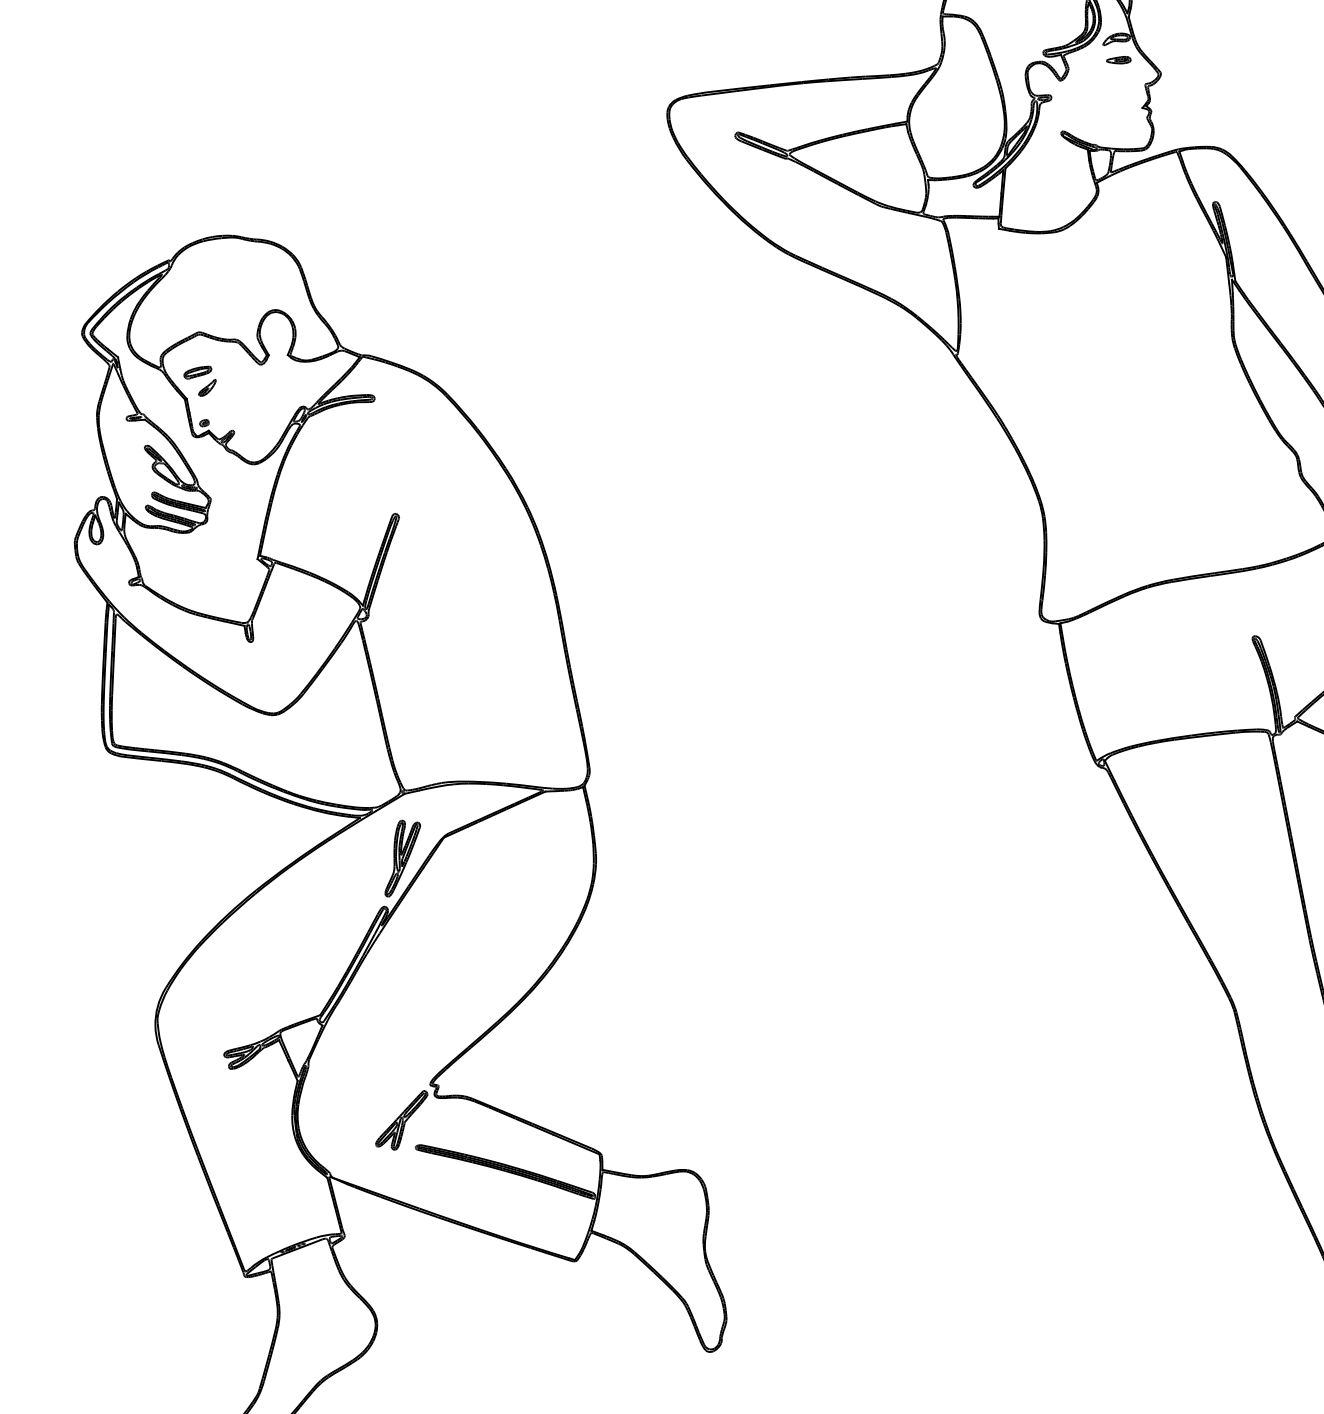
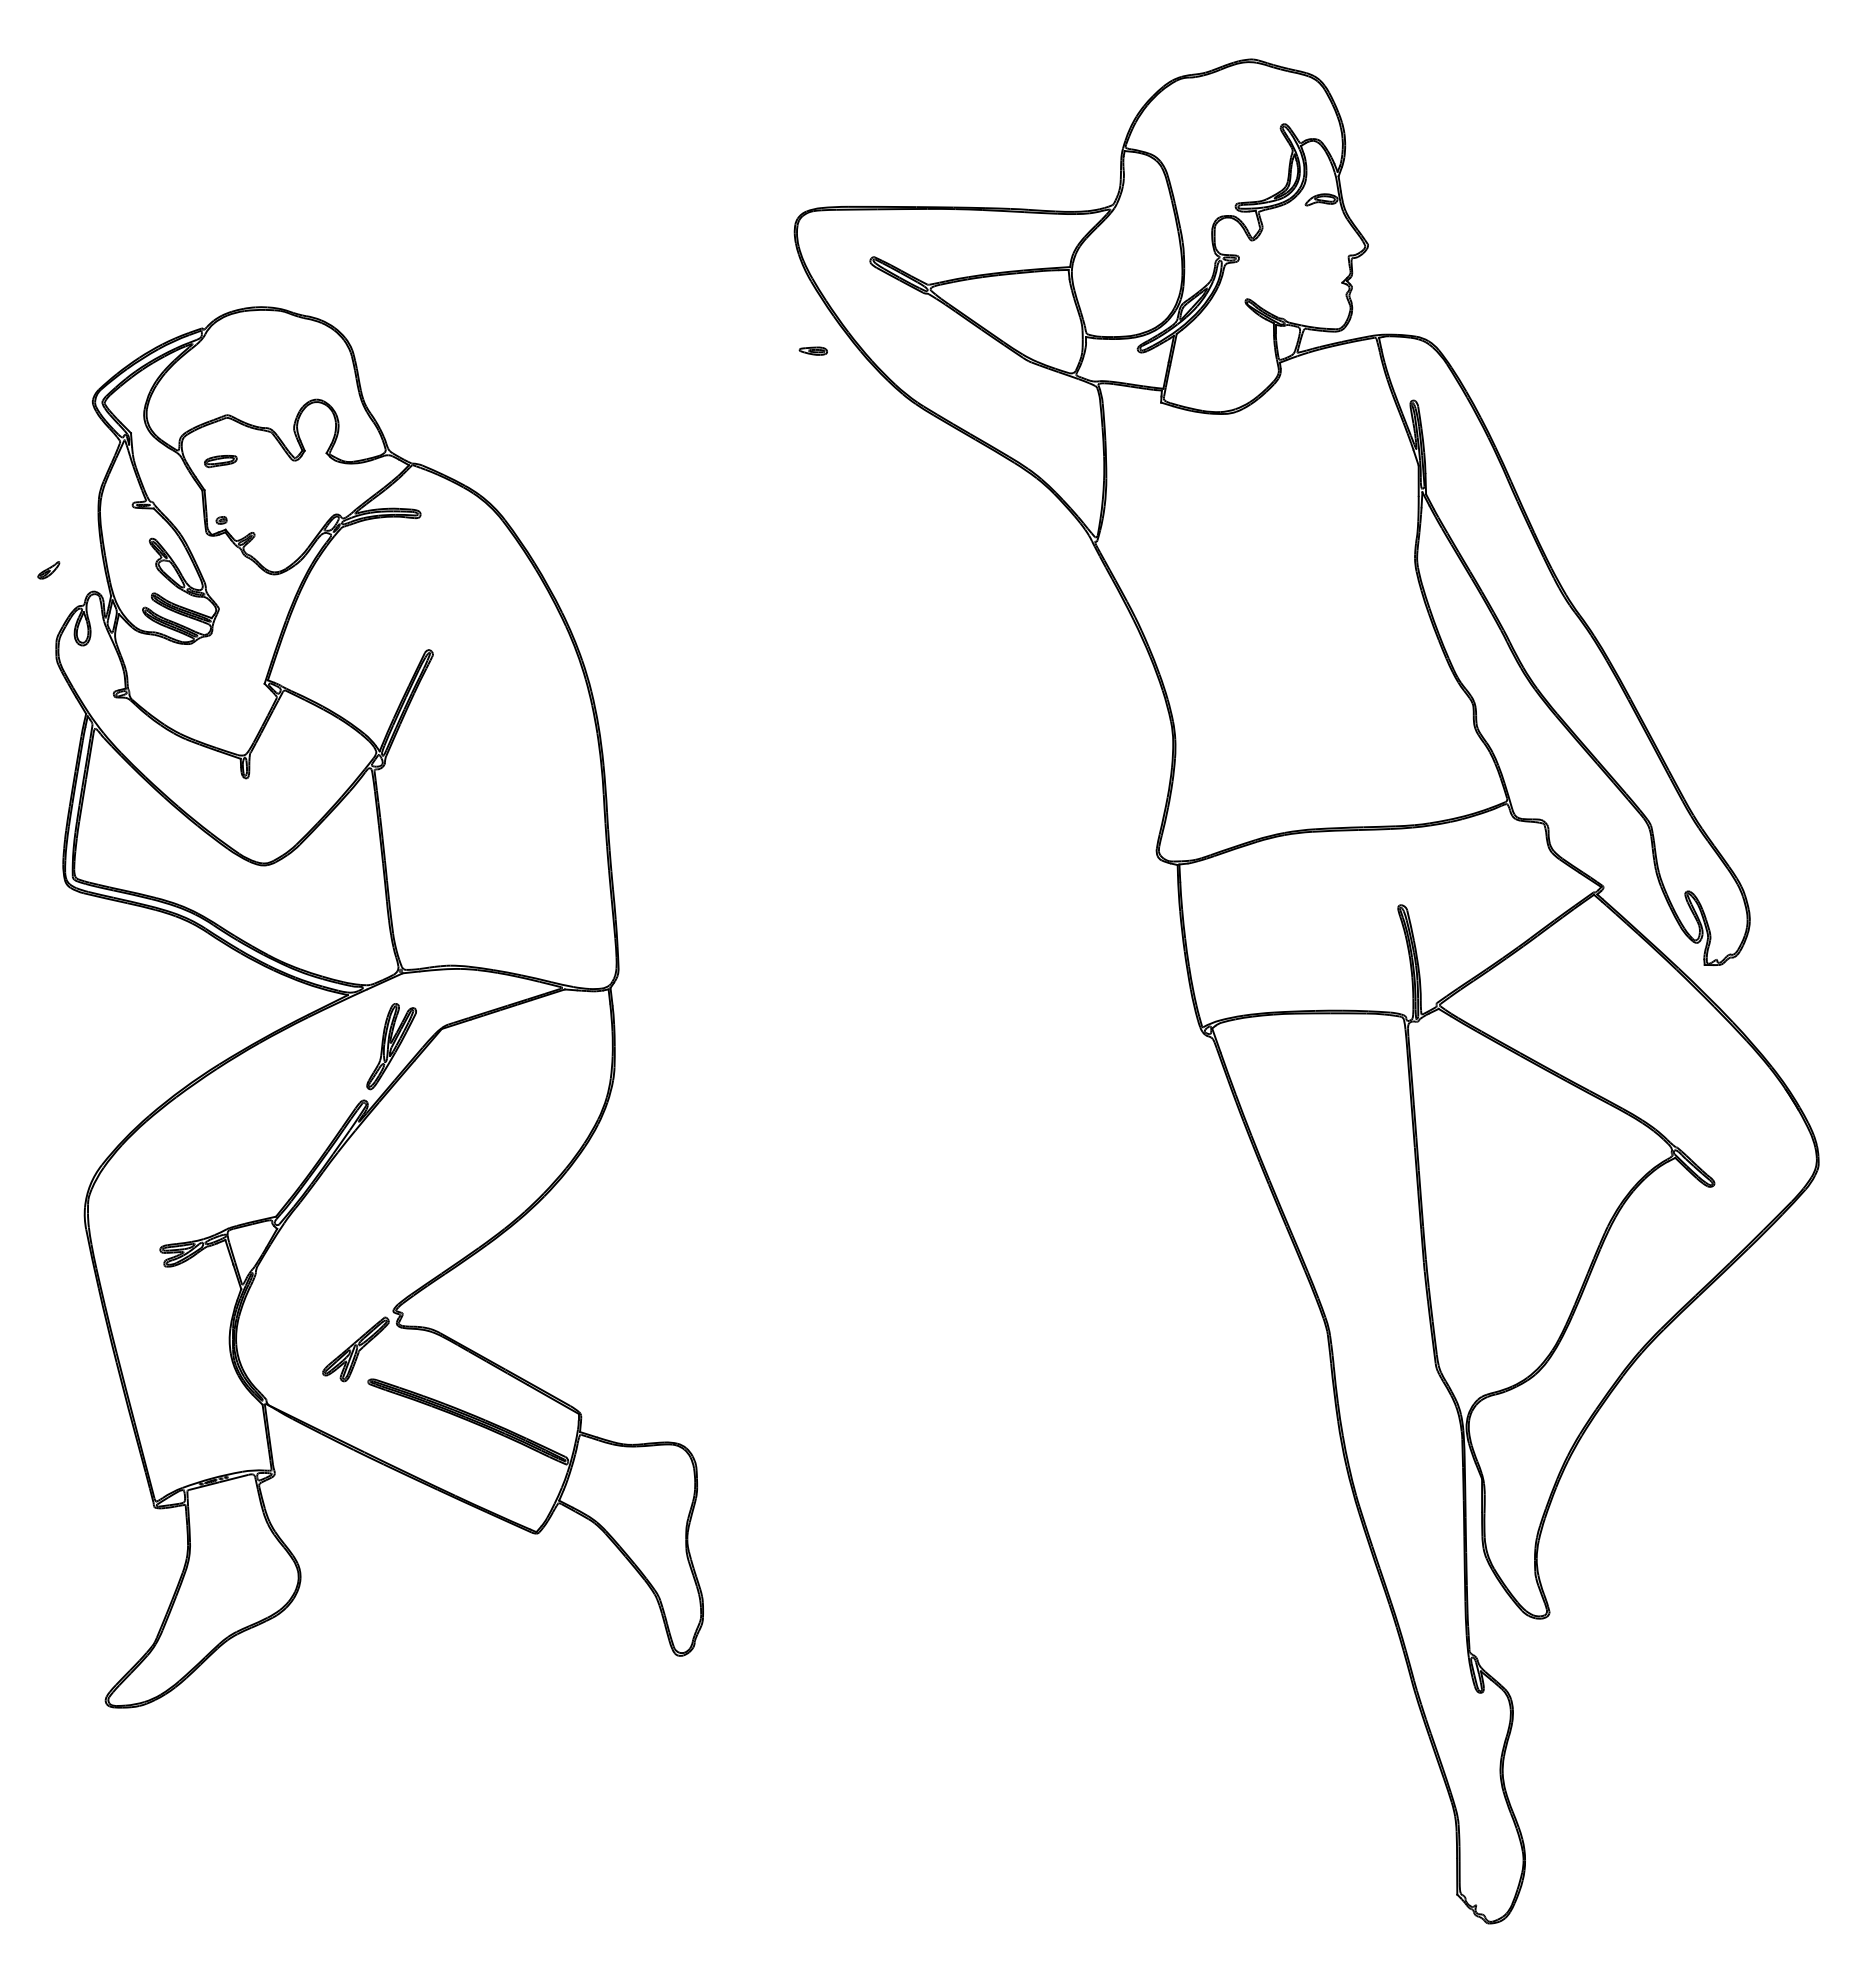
part: (1117, 60) -> (812, 350), moved
part: (207, 388) -> (48, 570), moved

